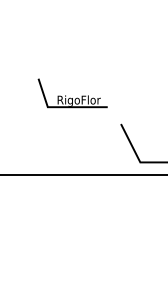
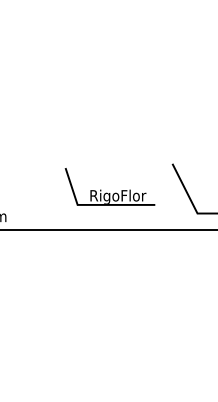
part: (70, 97) -> (106, 192), moved

